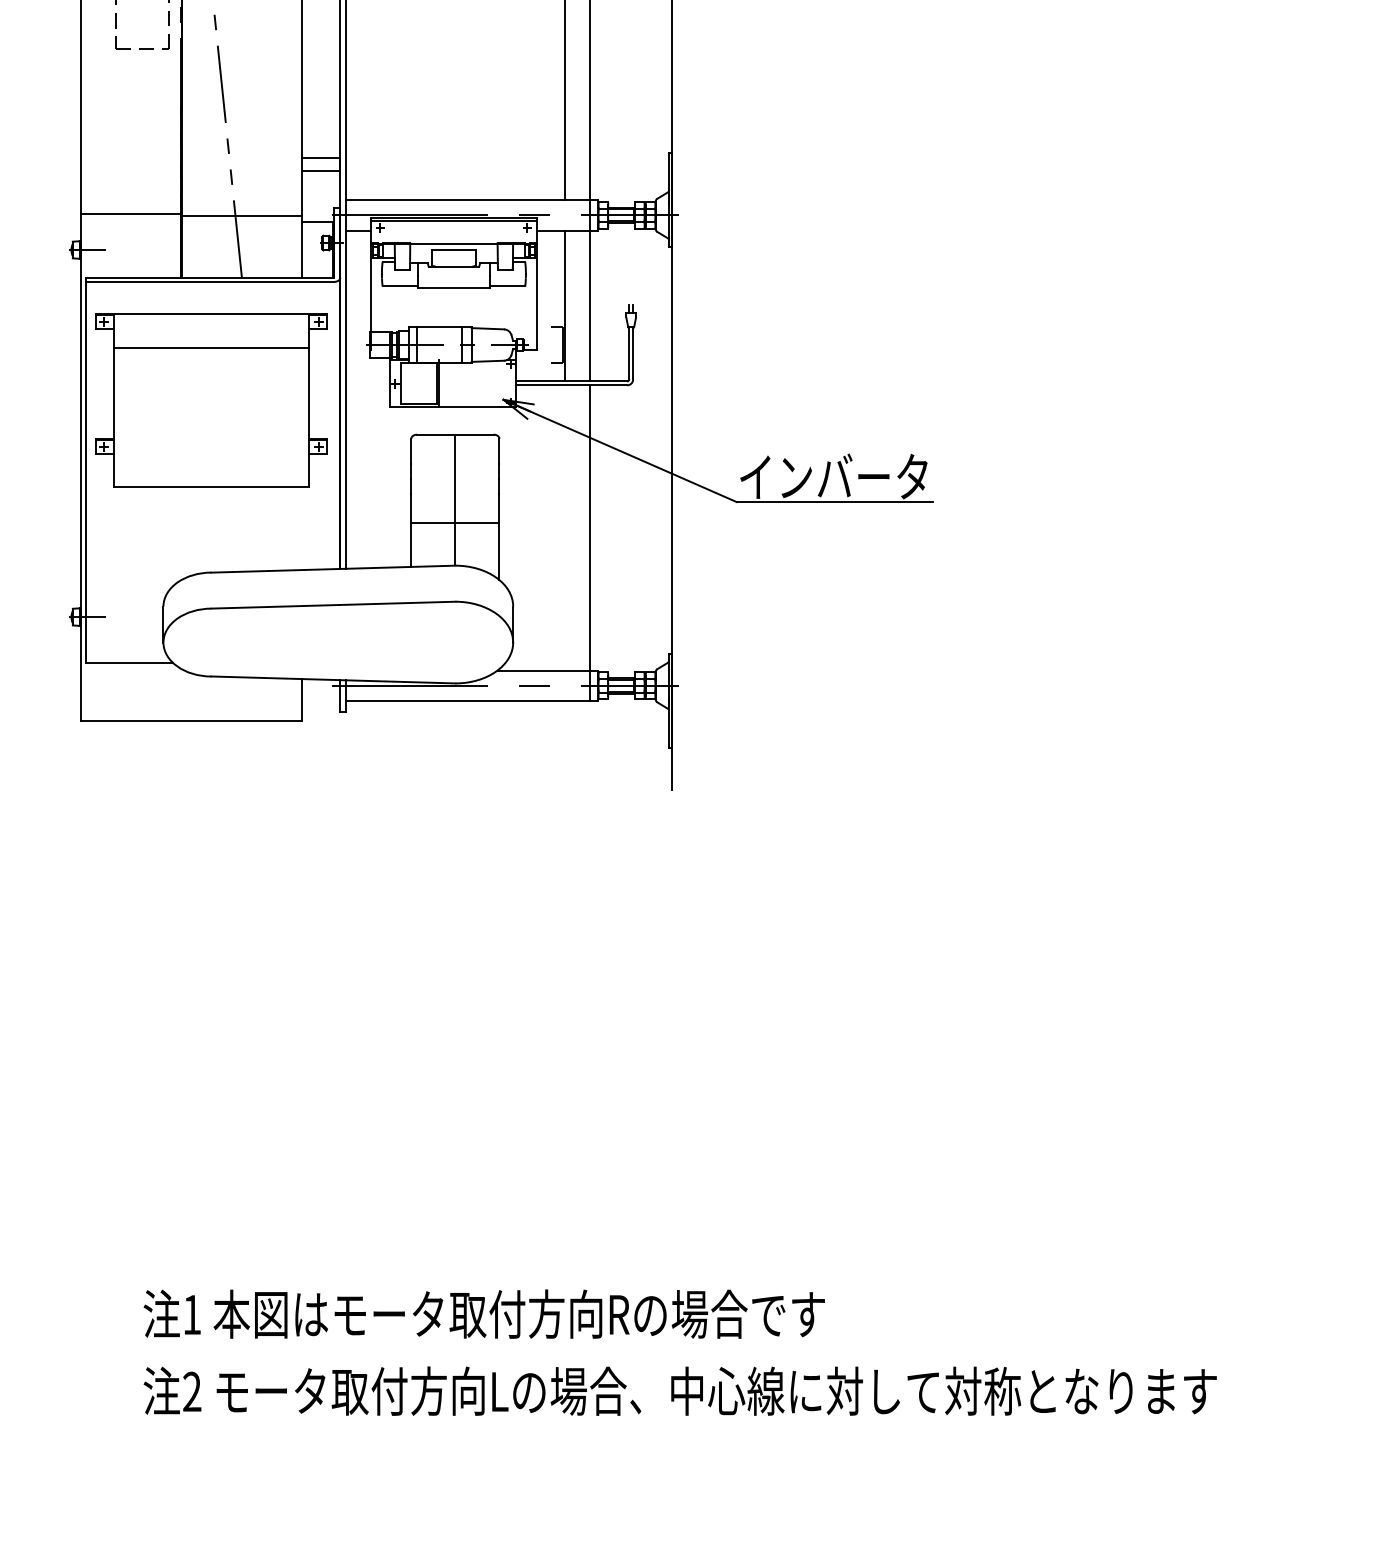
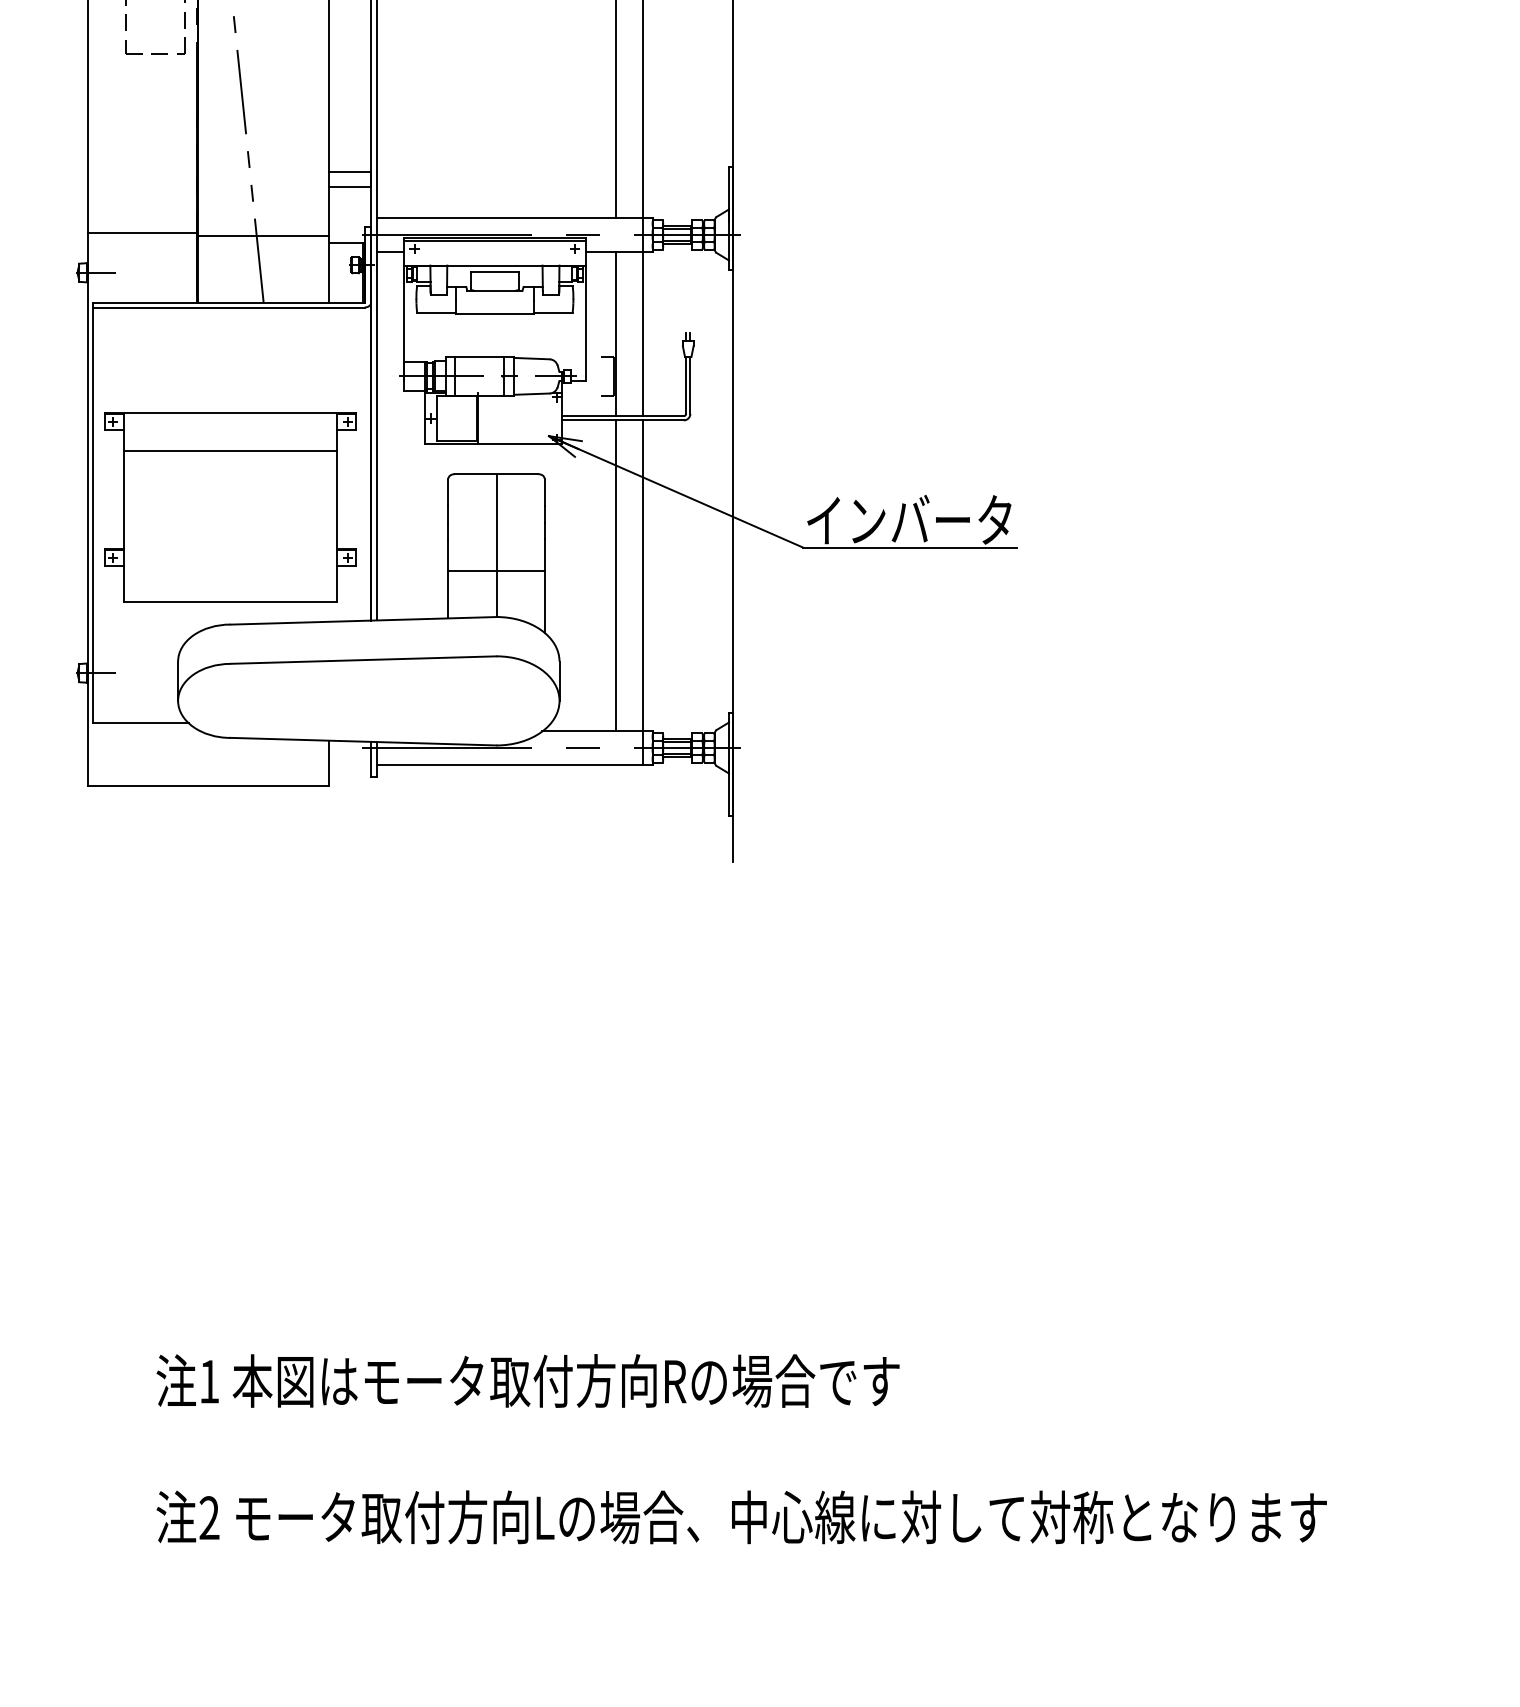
part: (211, 400) -> (230, 507), moved
line: (565, 527) -> (616, 575), added
text: (483, 1313) -> (527, 1380), moved

